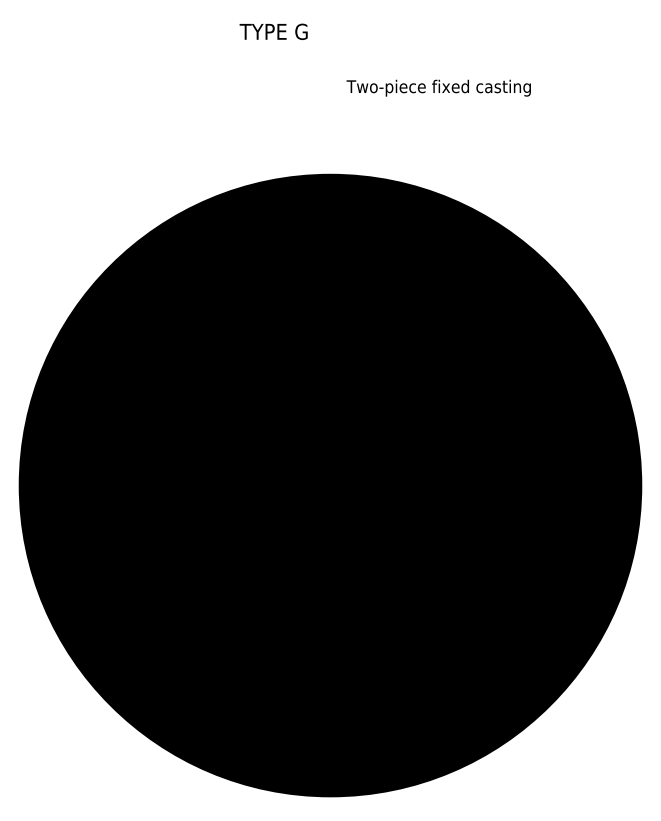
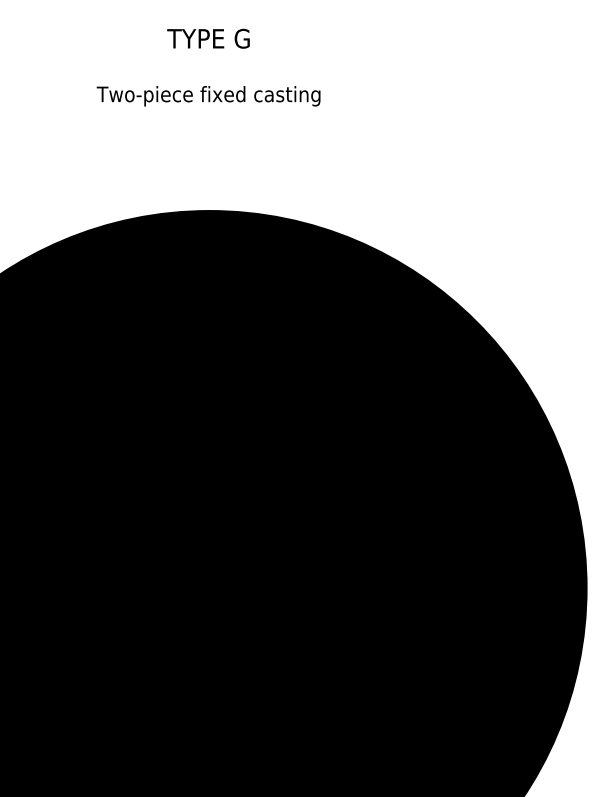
text: (273, 31) -> (208, 38), moved
text: (438, 87) -> (208, 95), moved

